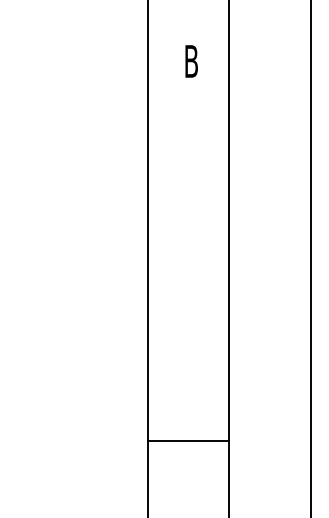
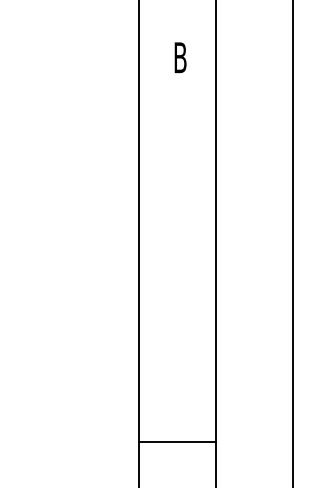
line: (188, 440) -> (177, 441), moved

